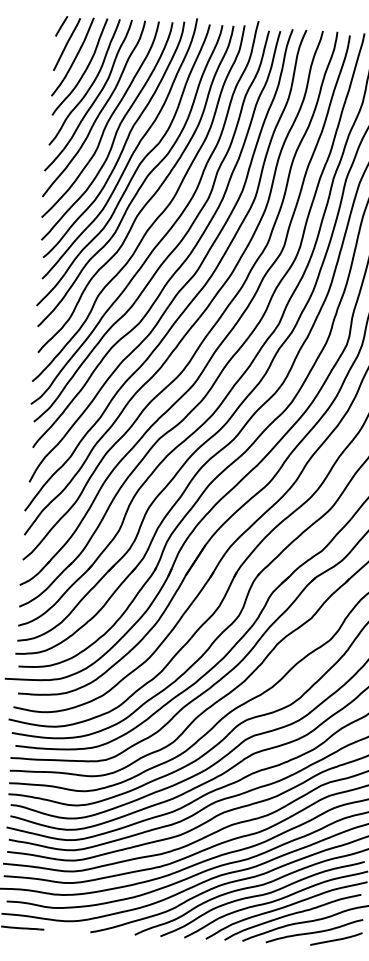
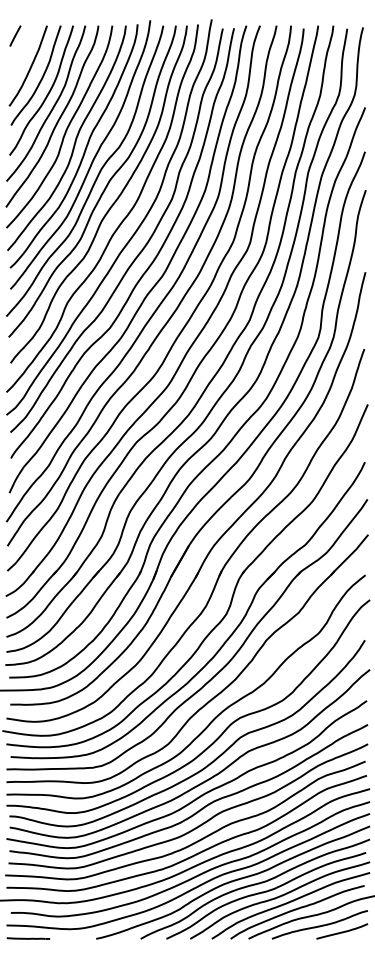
line: (66, 44) -> (21, 53), removed

